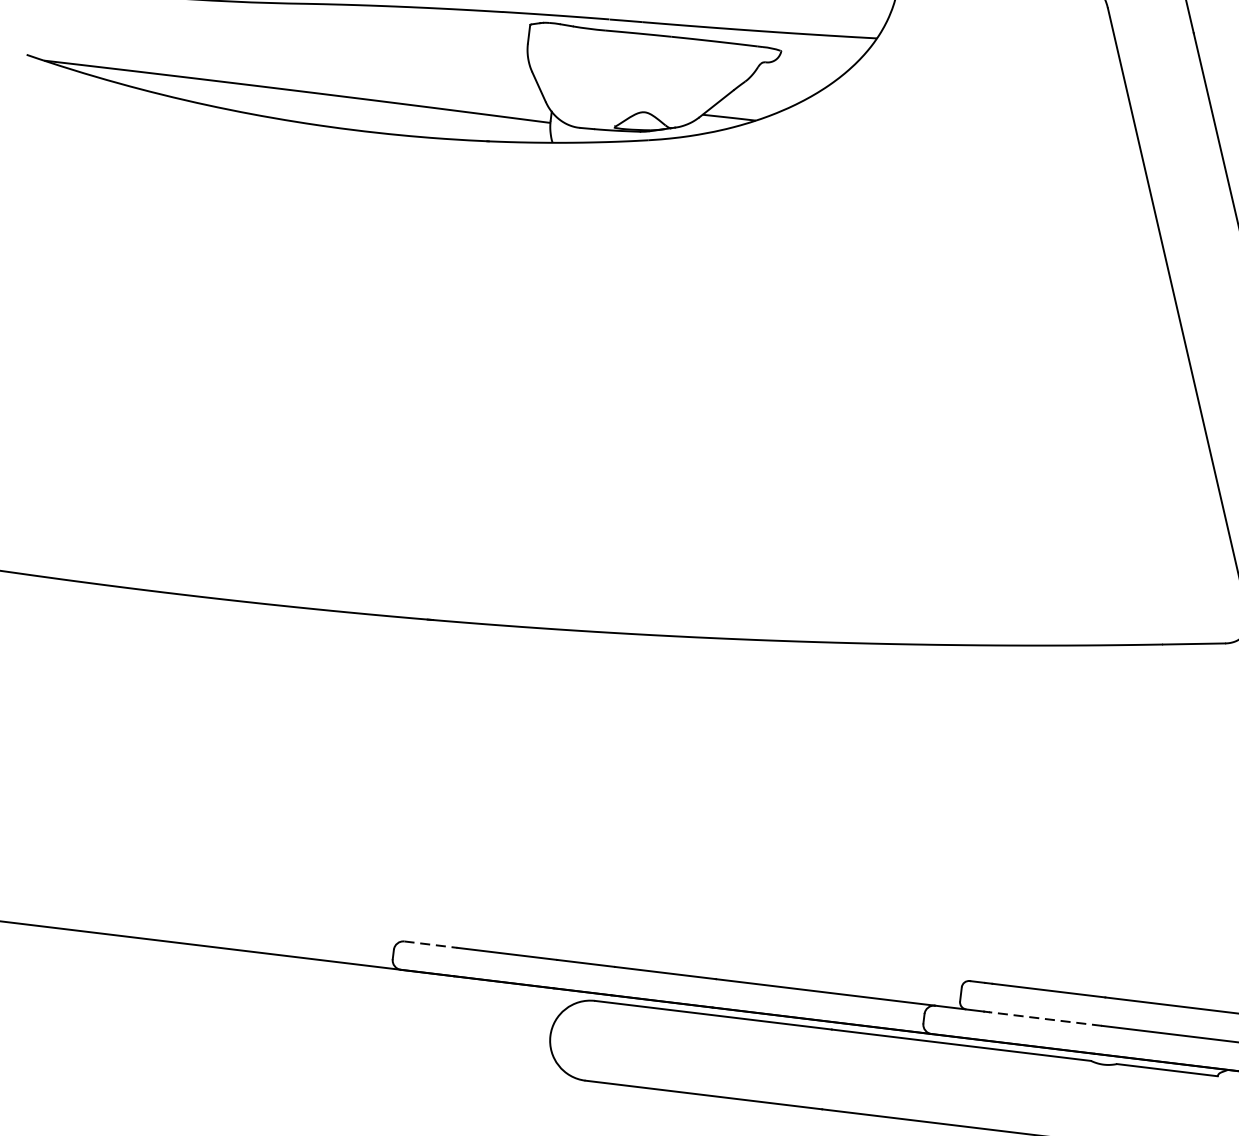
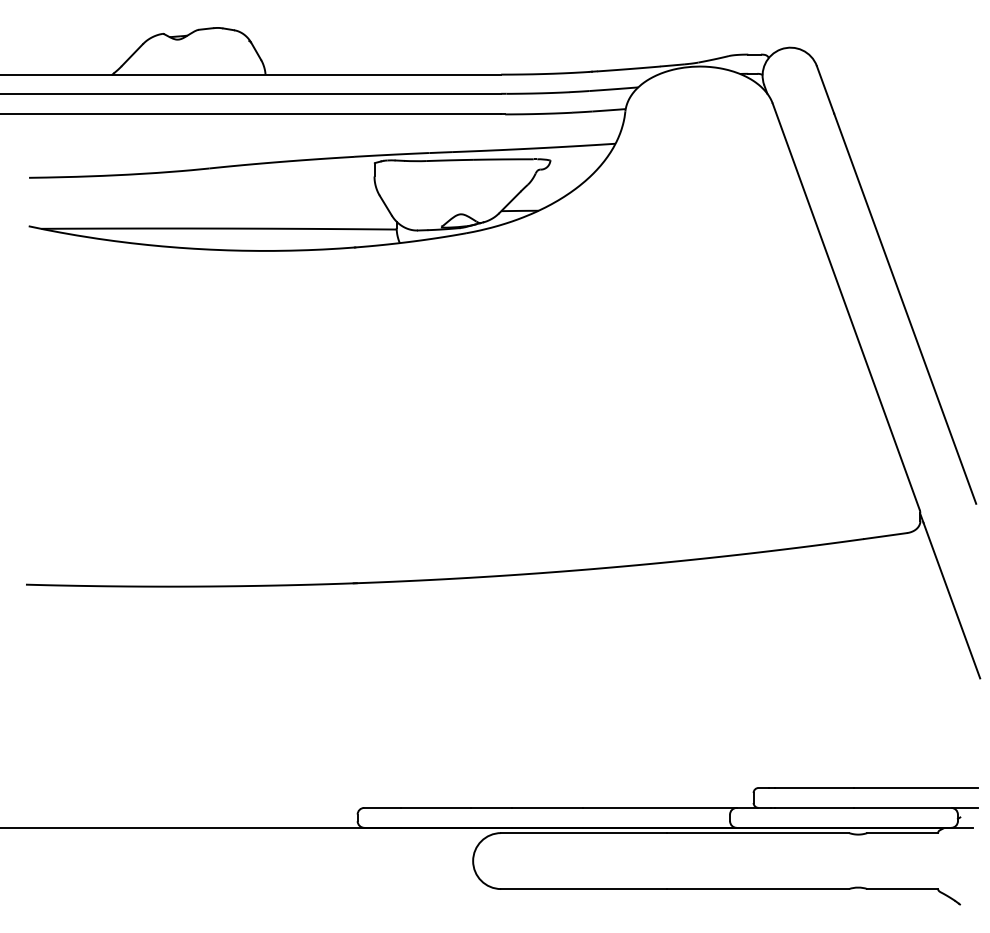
line: (430, 944) -> (382, 807), dashed -> solid
line: (1046, 1018) -> (814, 807), dashed -> solid

